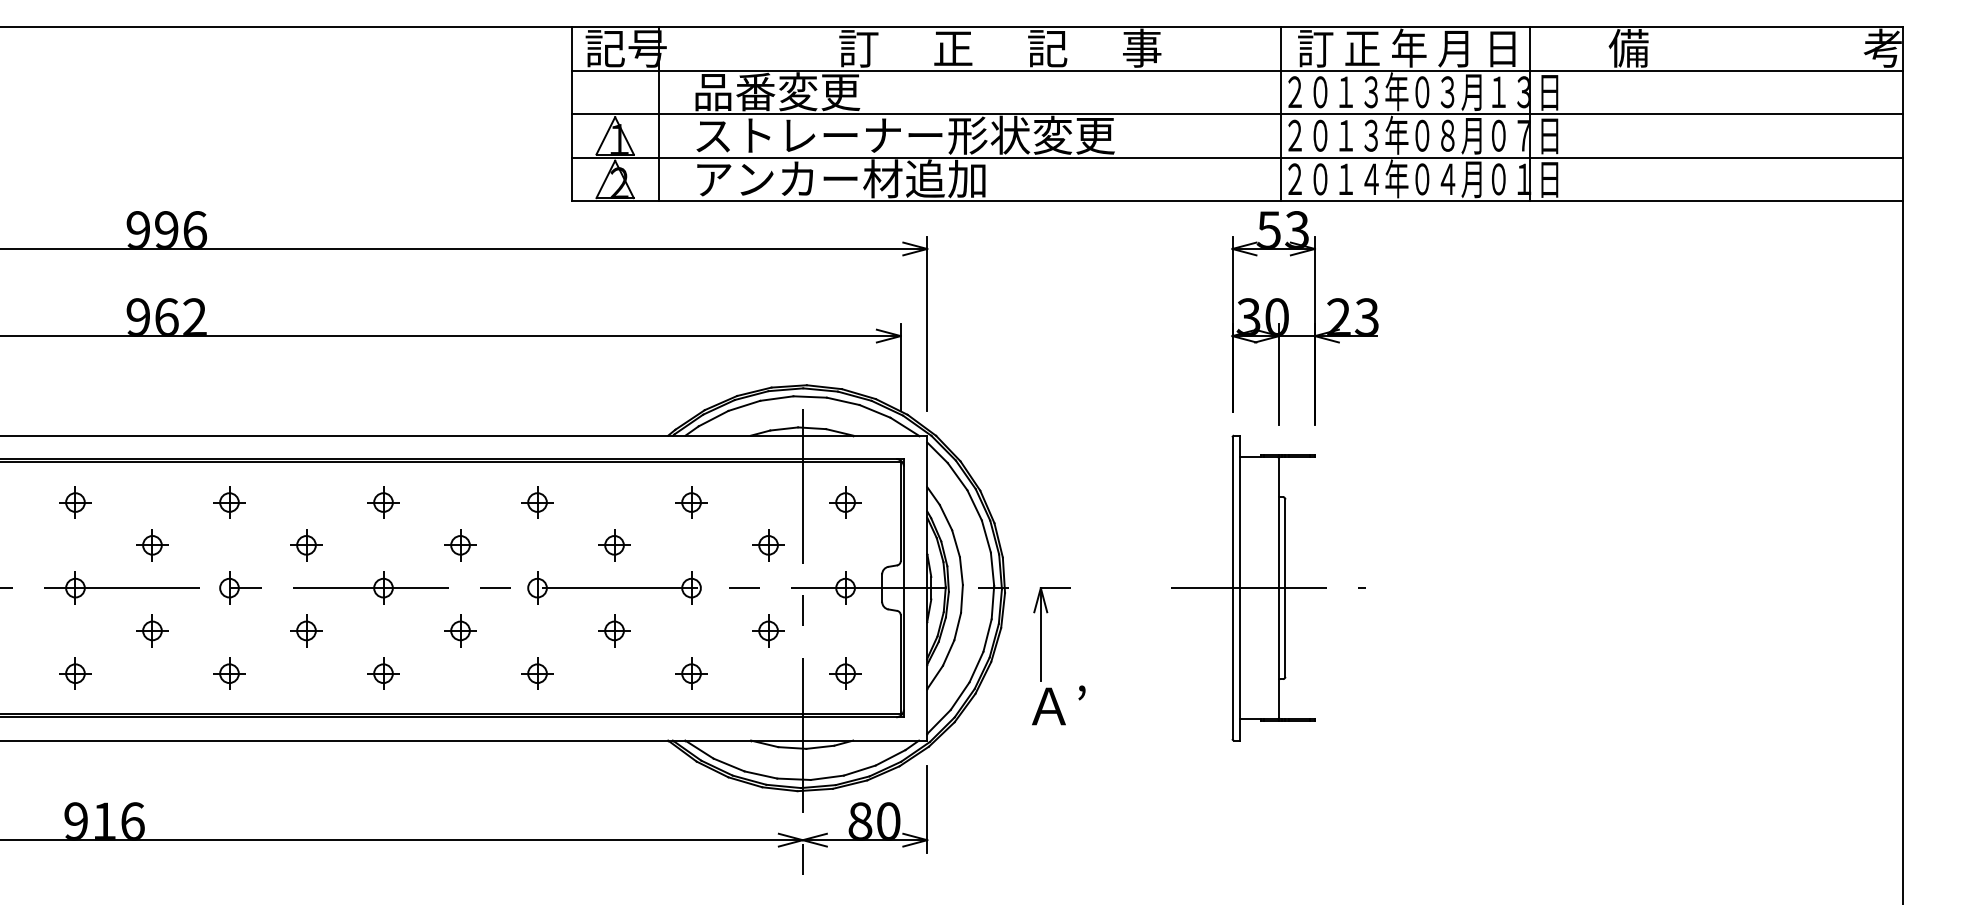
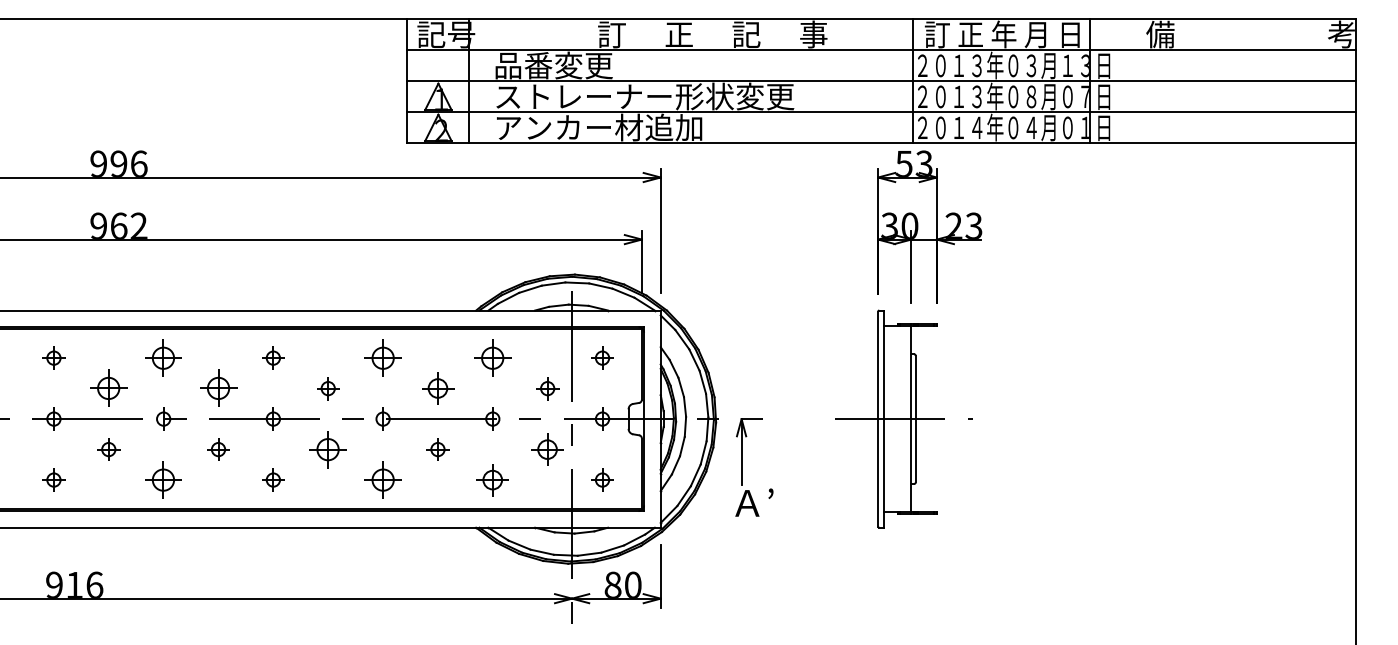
part: (229, 501) -> (163, 357), size x1.6
part: (536, 501) -> (382, 357), size x1.6
part: (691, 501) -> (492, 357), size x1.6
part: (152, 545) -> (108, 388), size x1.6
part: (306, 545) -> (218, 388), size x1.6
part: (613, 545) -> (437, 388), size x1.4
part: (460, 630) -> (328, 449), size x1.6
part: (768, 630) -> (547, 449), size x1.4
part: (229, 672) -> (163, 479), size x1.6
part: (536, 672) -> (382, 479), size x1.6
part: (691, 672) -> (492, 479), size x1.4

